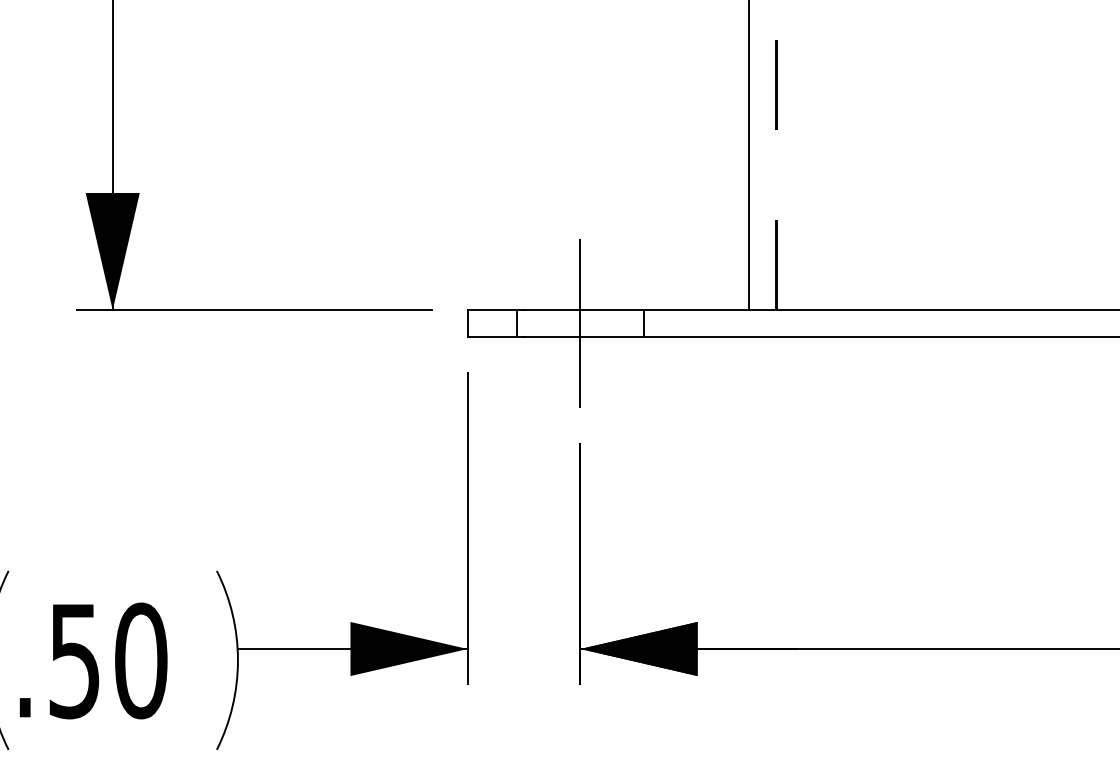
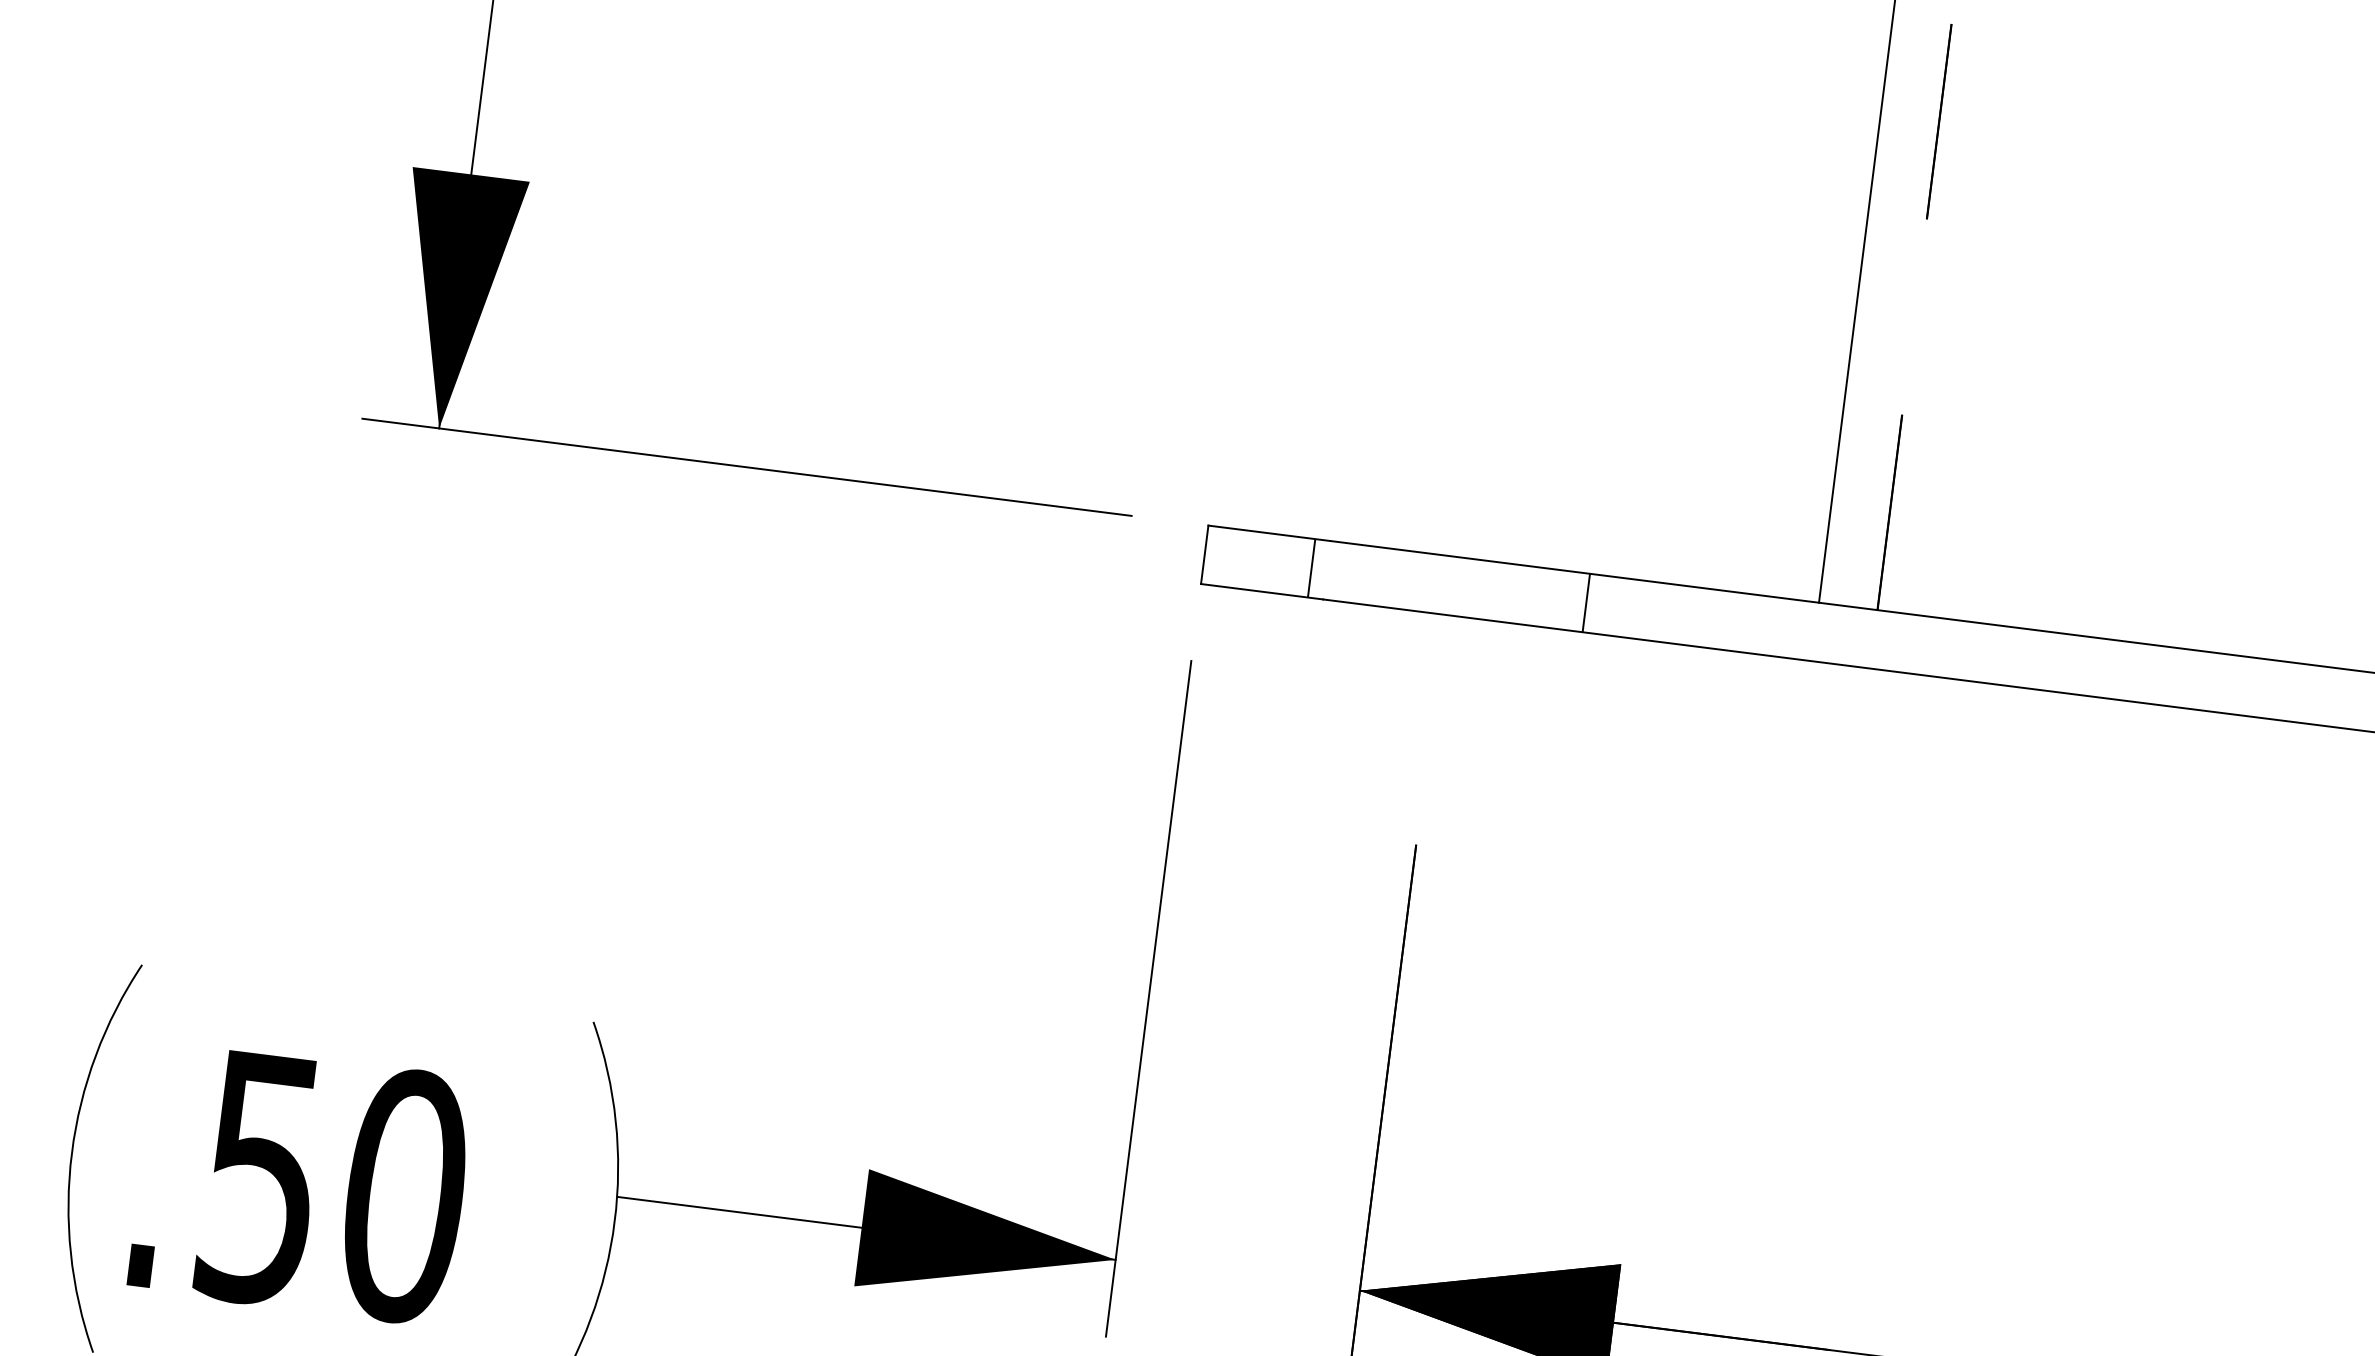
line: (580, 323) -> (1449, 585), removed

